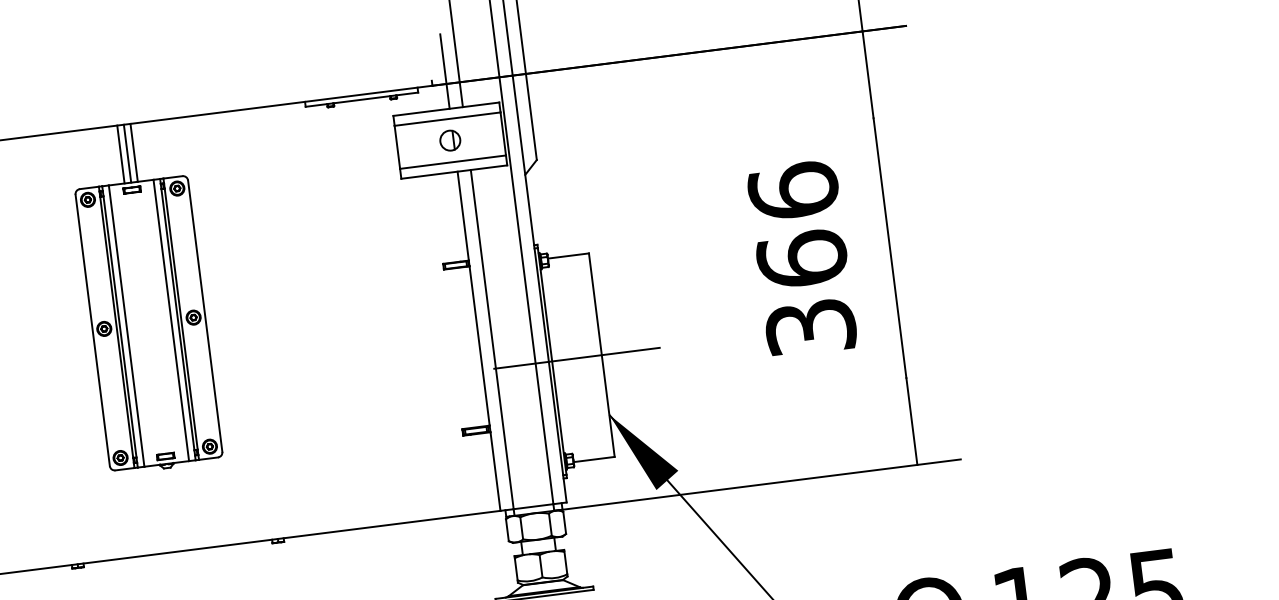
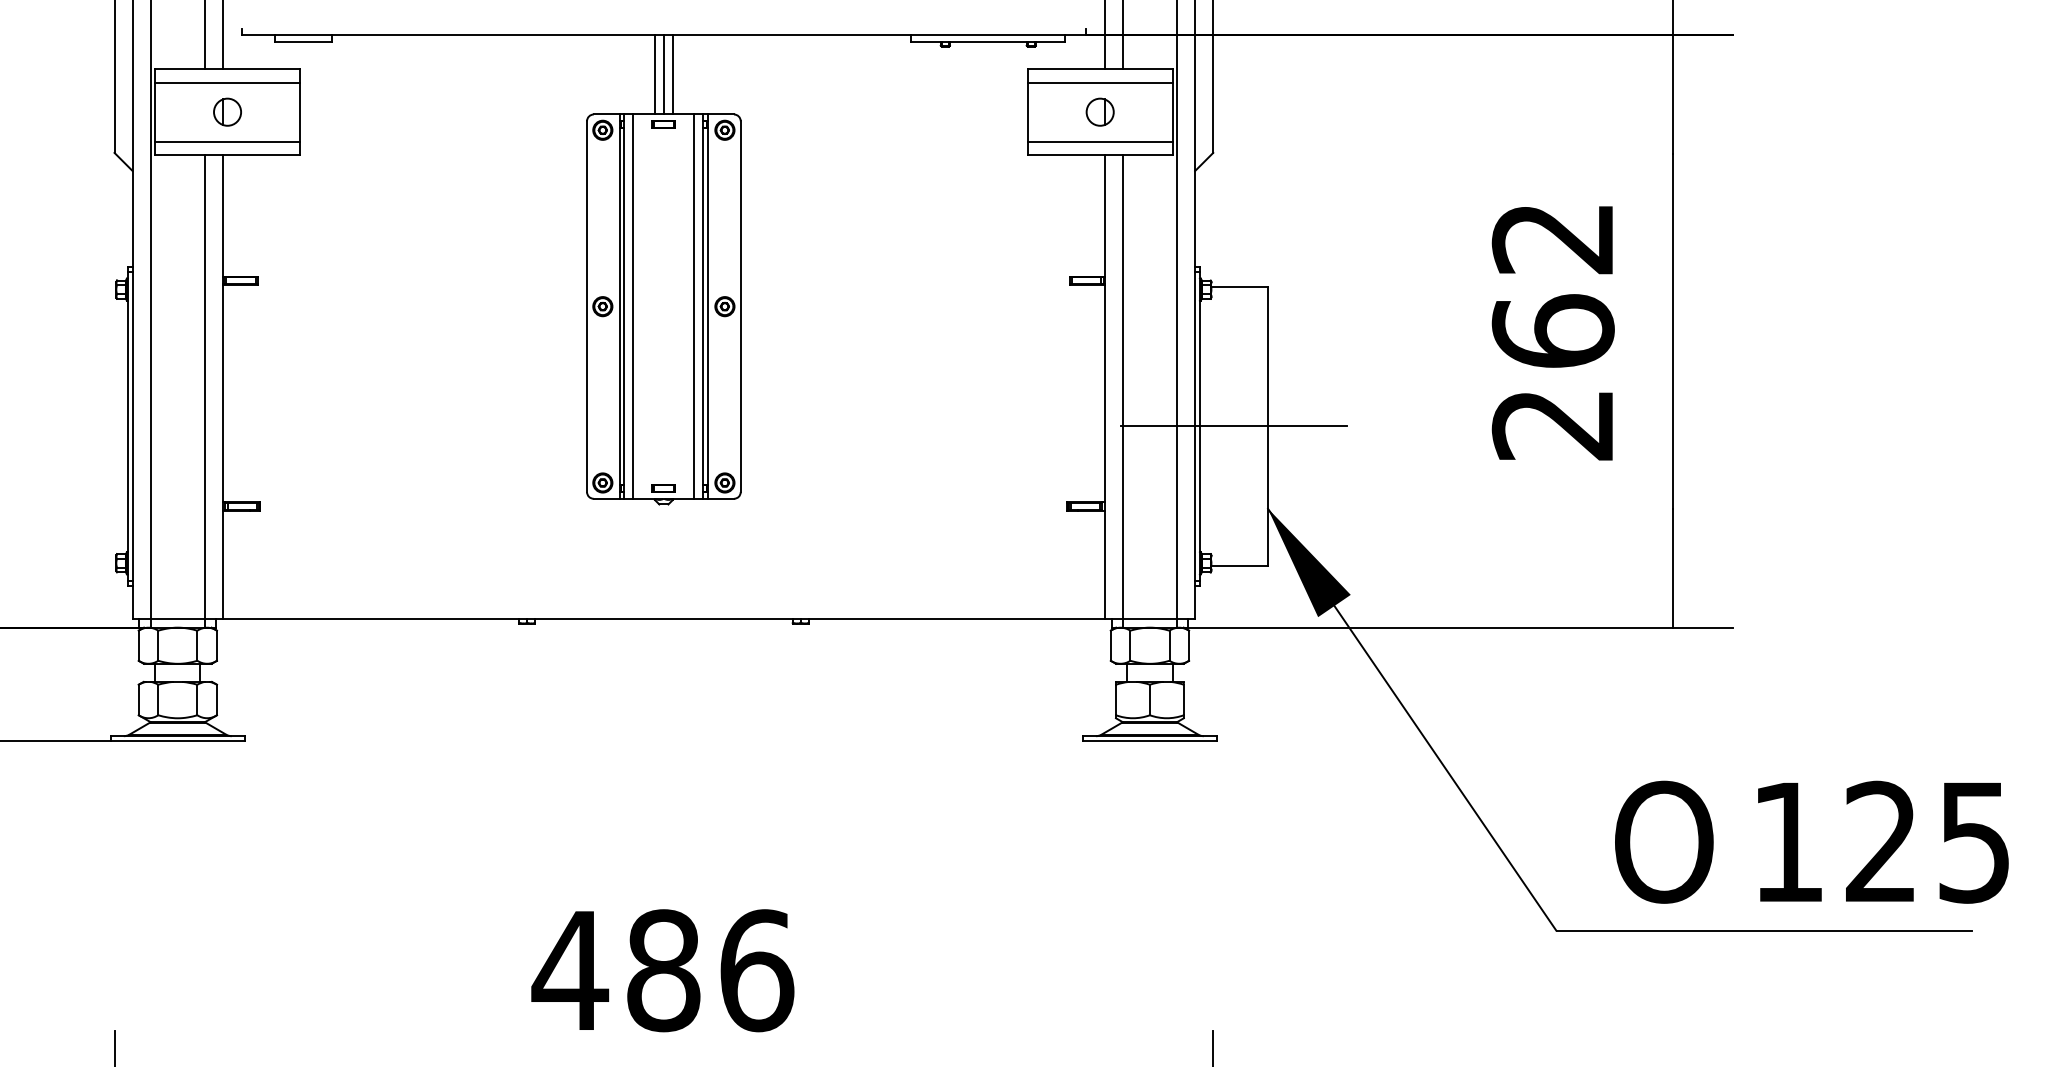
text: (801, 258) -> (1552, 330), 366 -> 262

